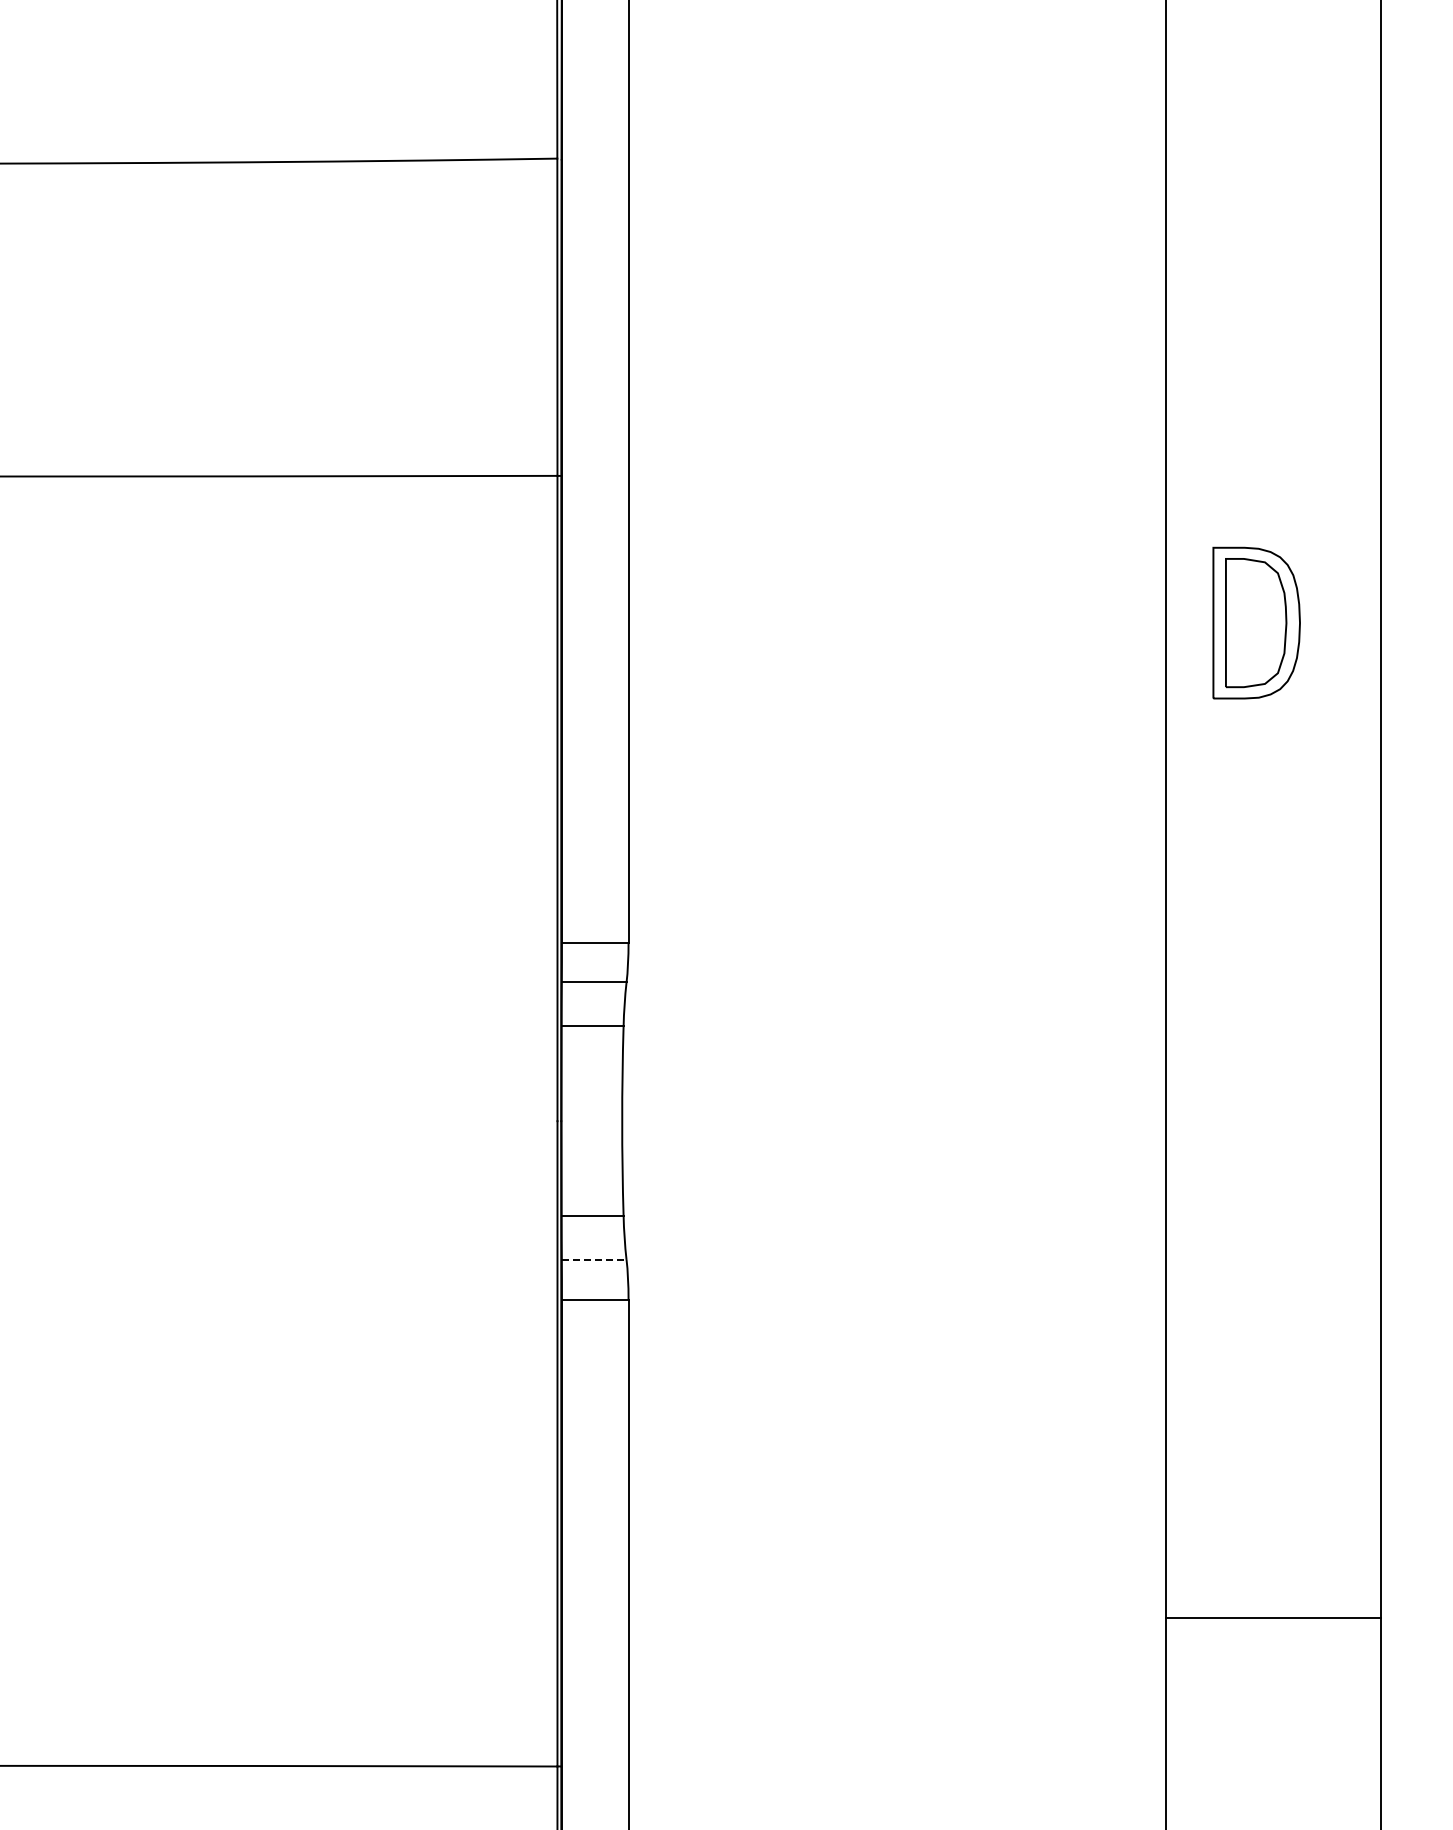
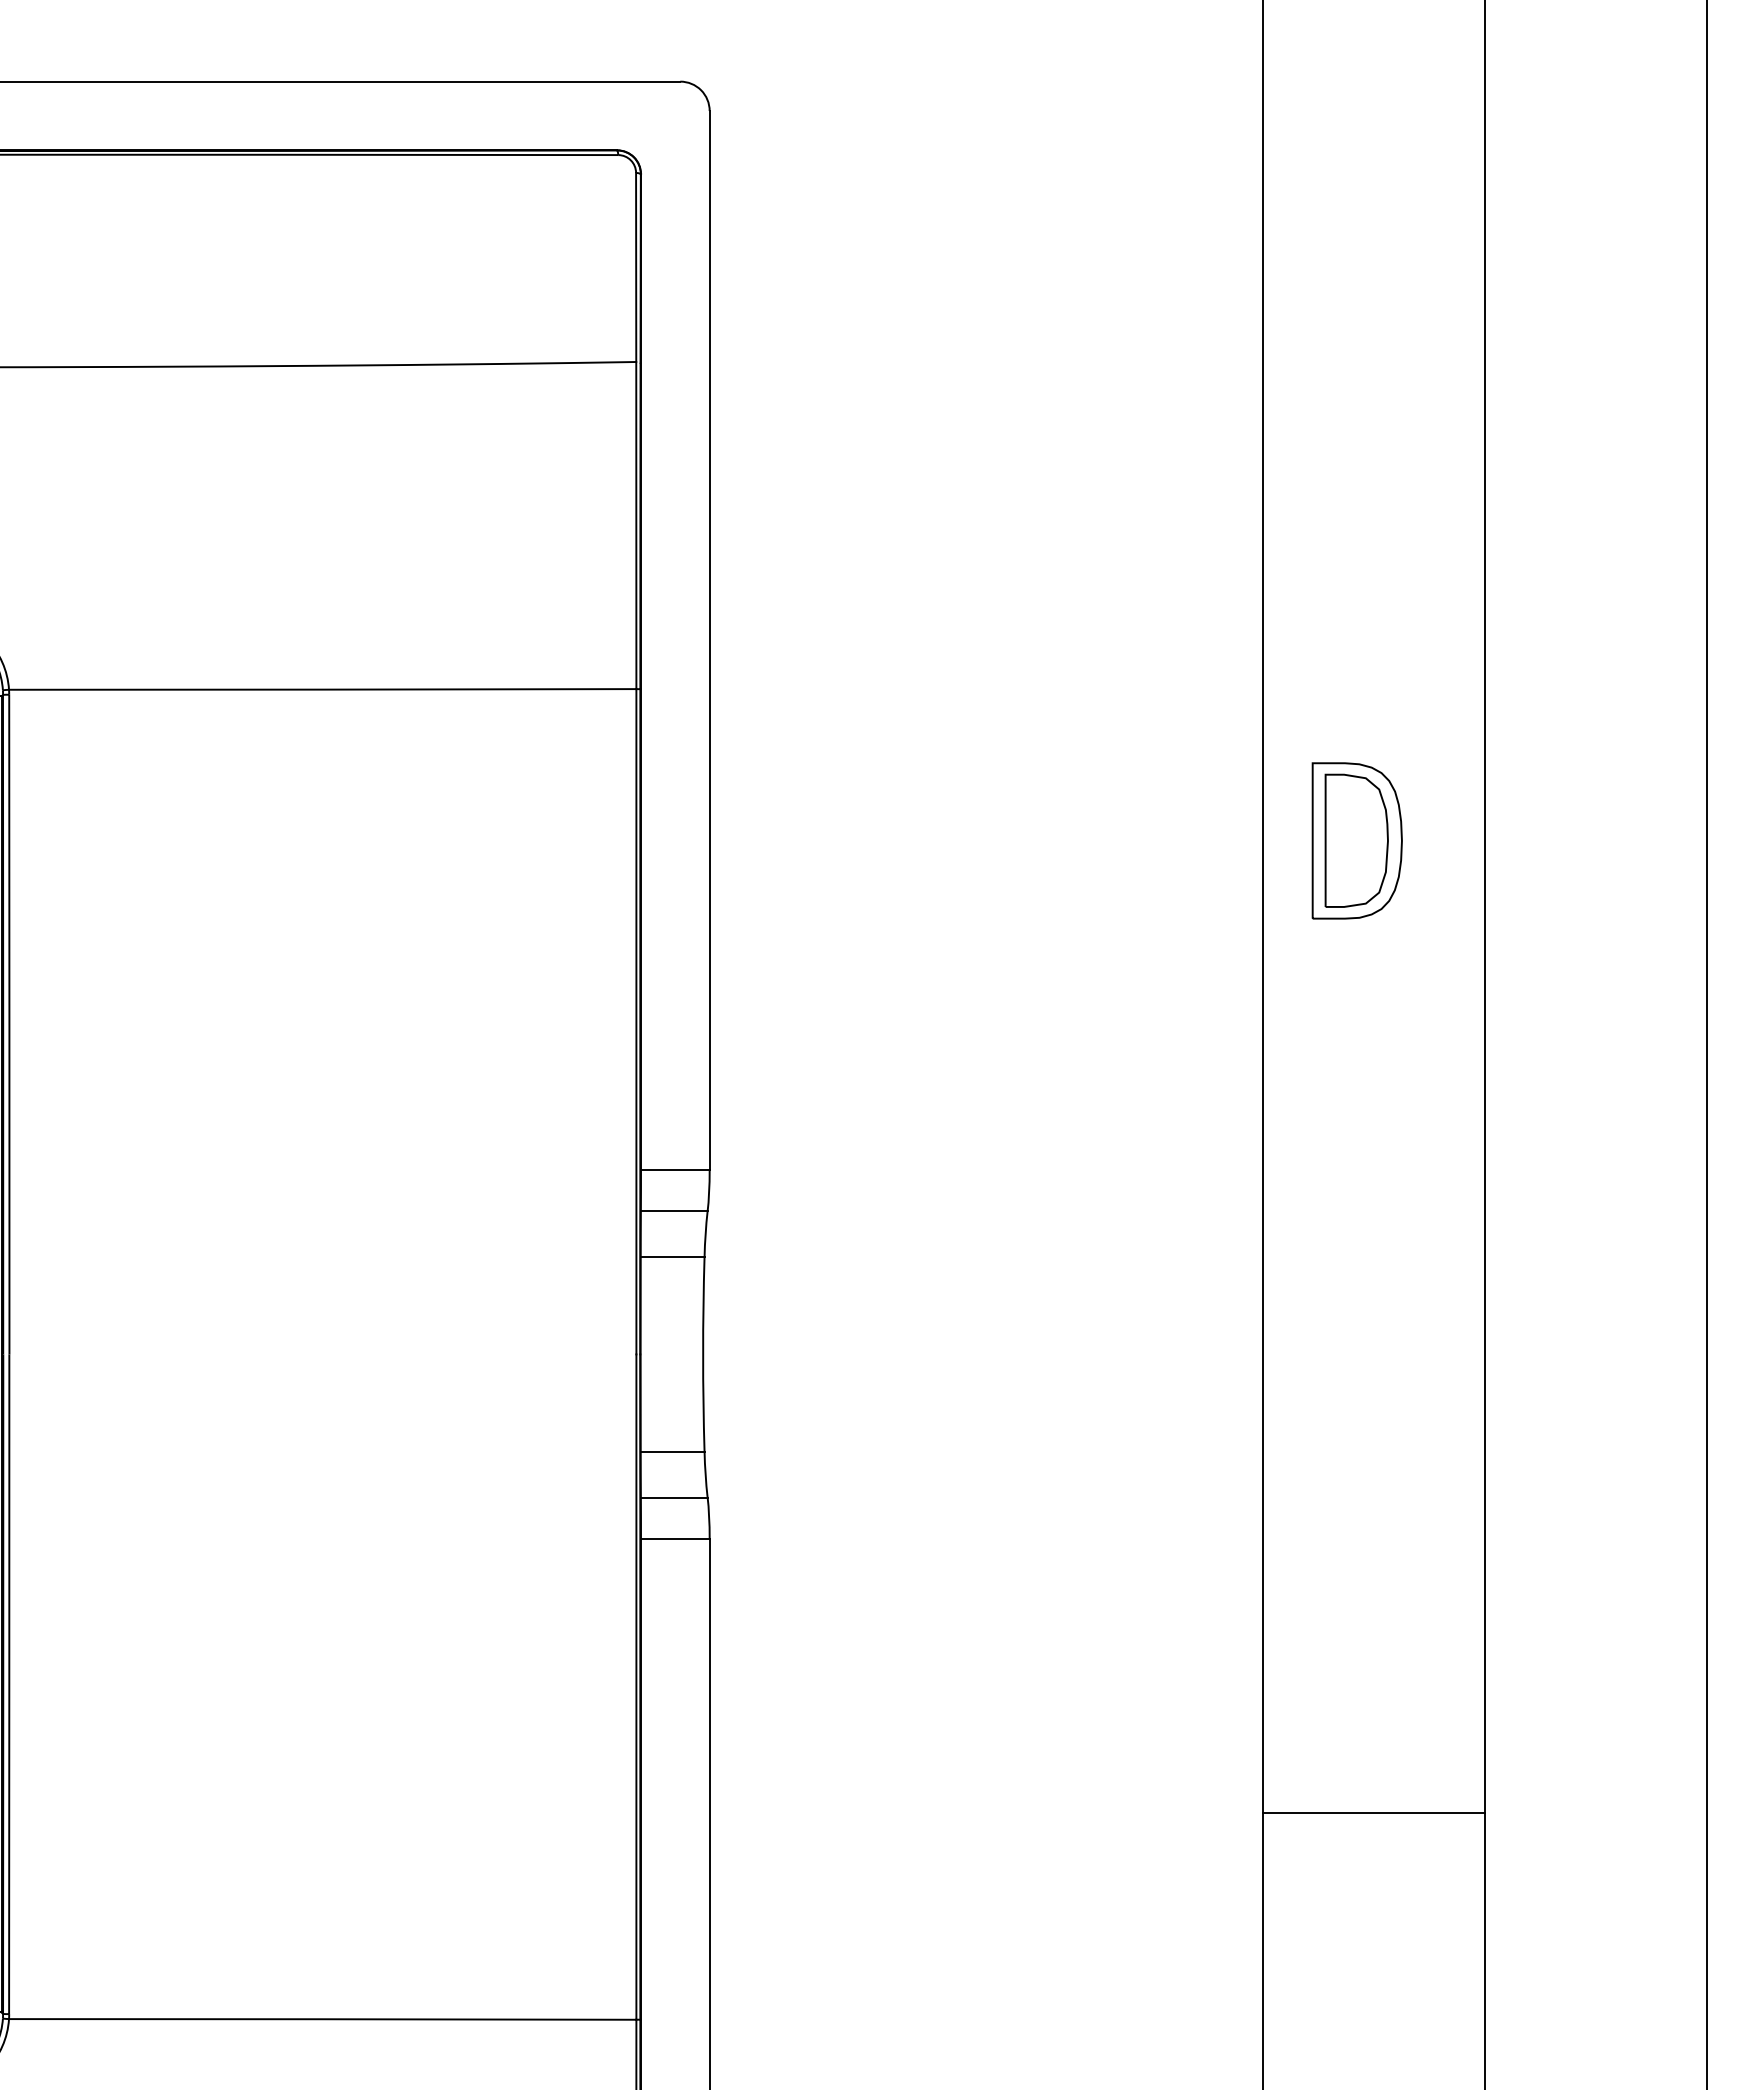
line: (594, 1259) -> (674, 1497), dashed -> solid
line: (1273, 1617) -> (1374, 1813), moved

